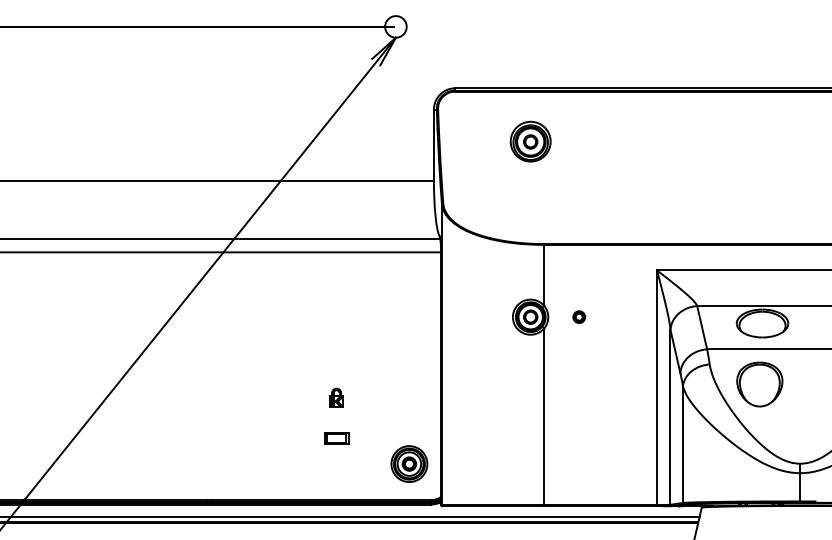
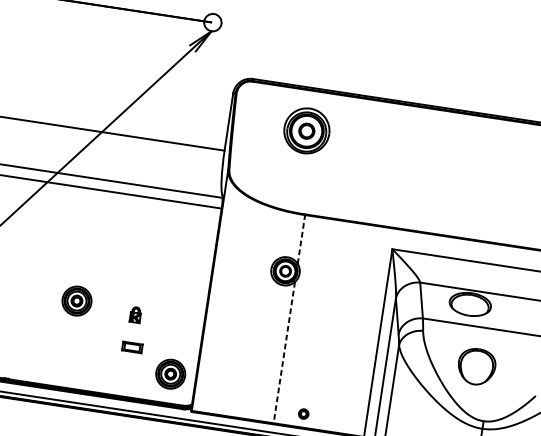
part: (530, 141) -> (306, 130), size x1.4
line: (544, 274) -> (301, 238), solid -> dashed
part: (578, 316) -> (303, 413), moved
part: (759, 384) -> (476, 366), moved
part: (281, 391) -> (77, 300), added
part: (336, 397) -> (135, 314), moved
line: (544, 417) -> (284, 353), solid -> dashed
part: (336, 438) -> (132, 347), moved

